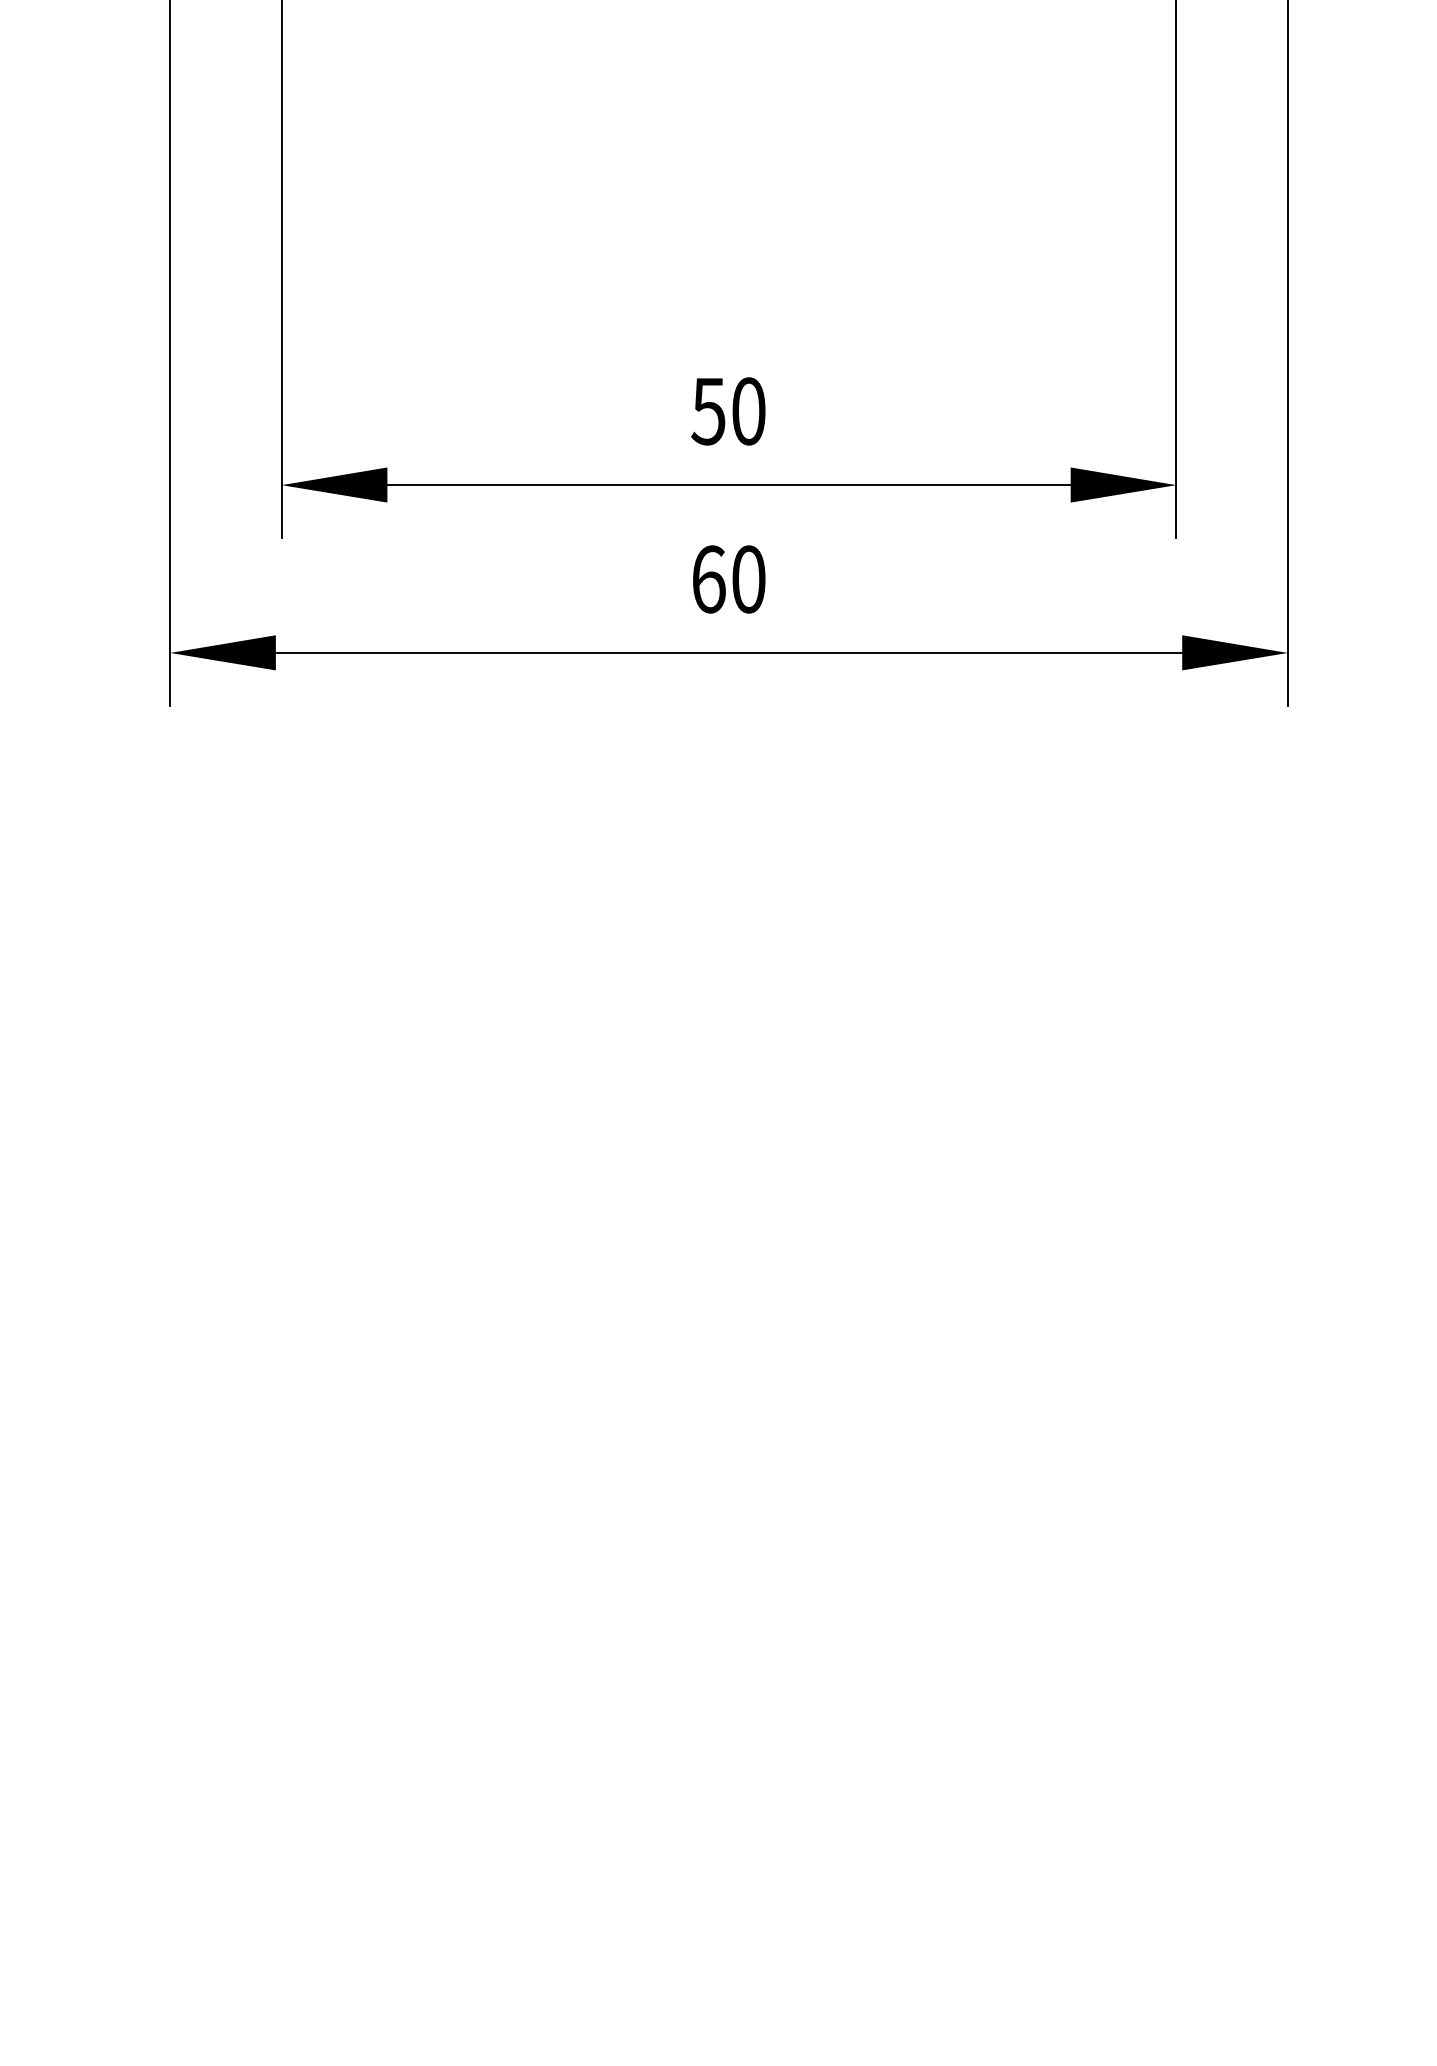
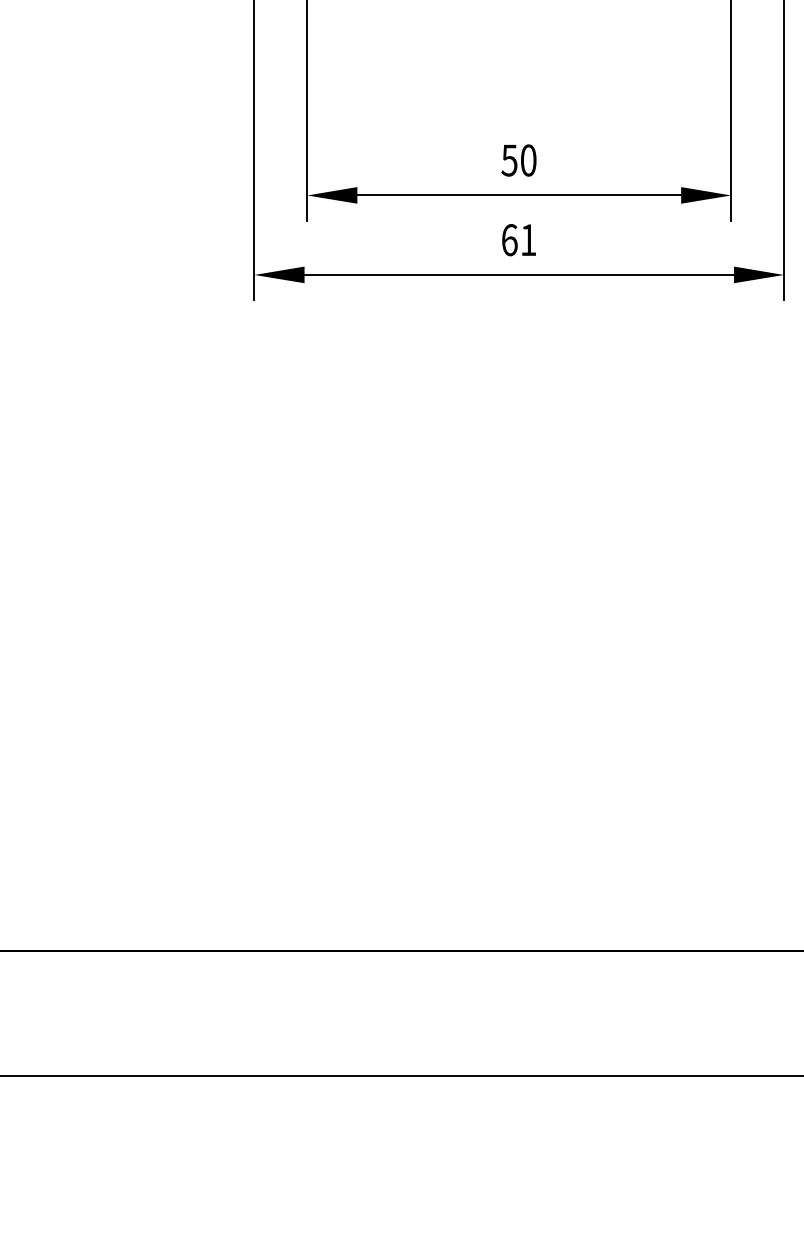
text: (748, 580) -> (528, 240), 60 -> 61

